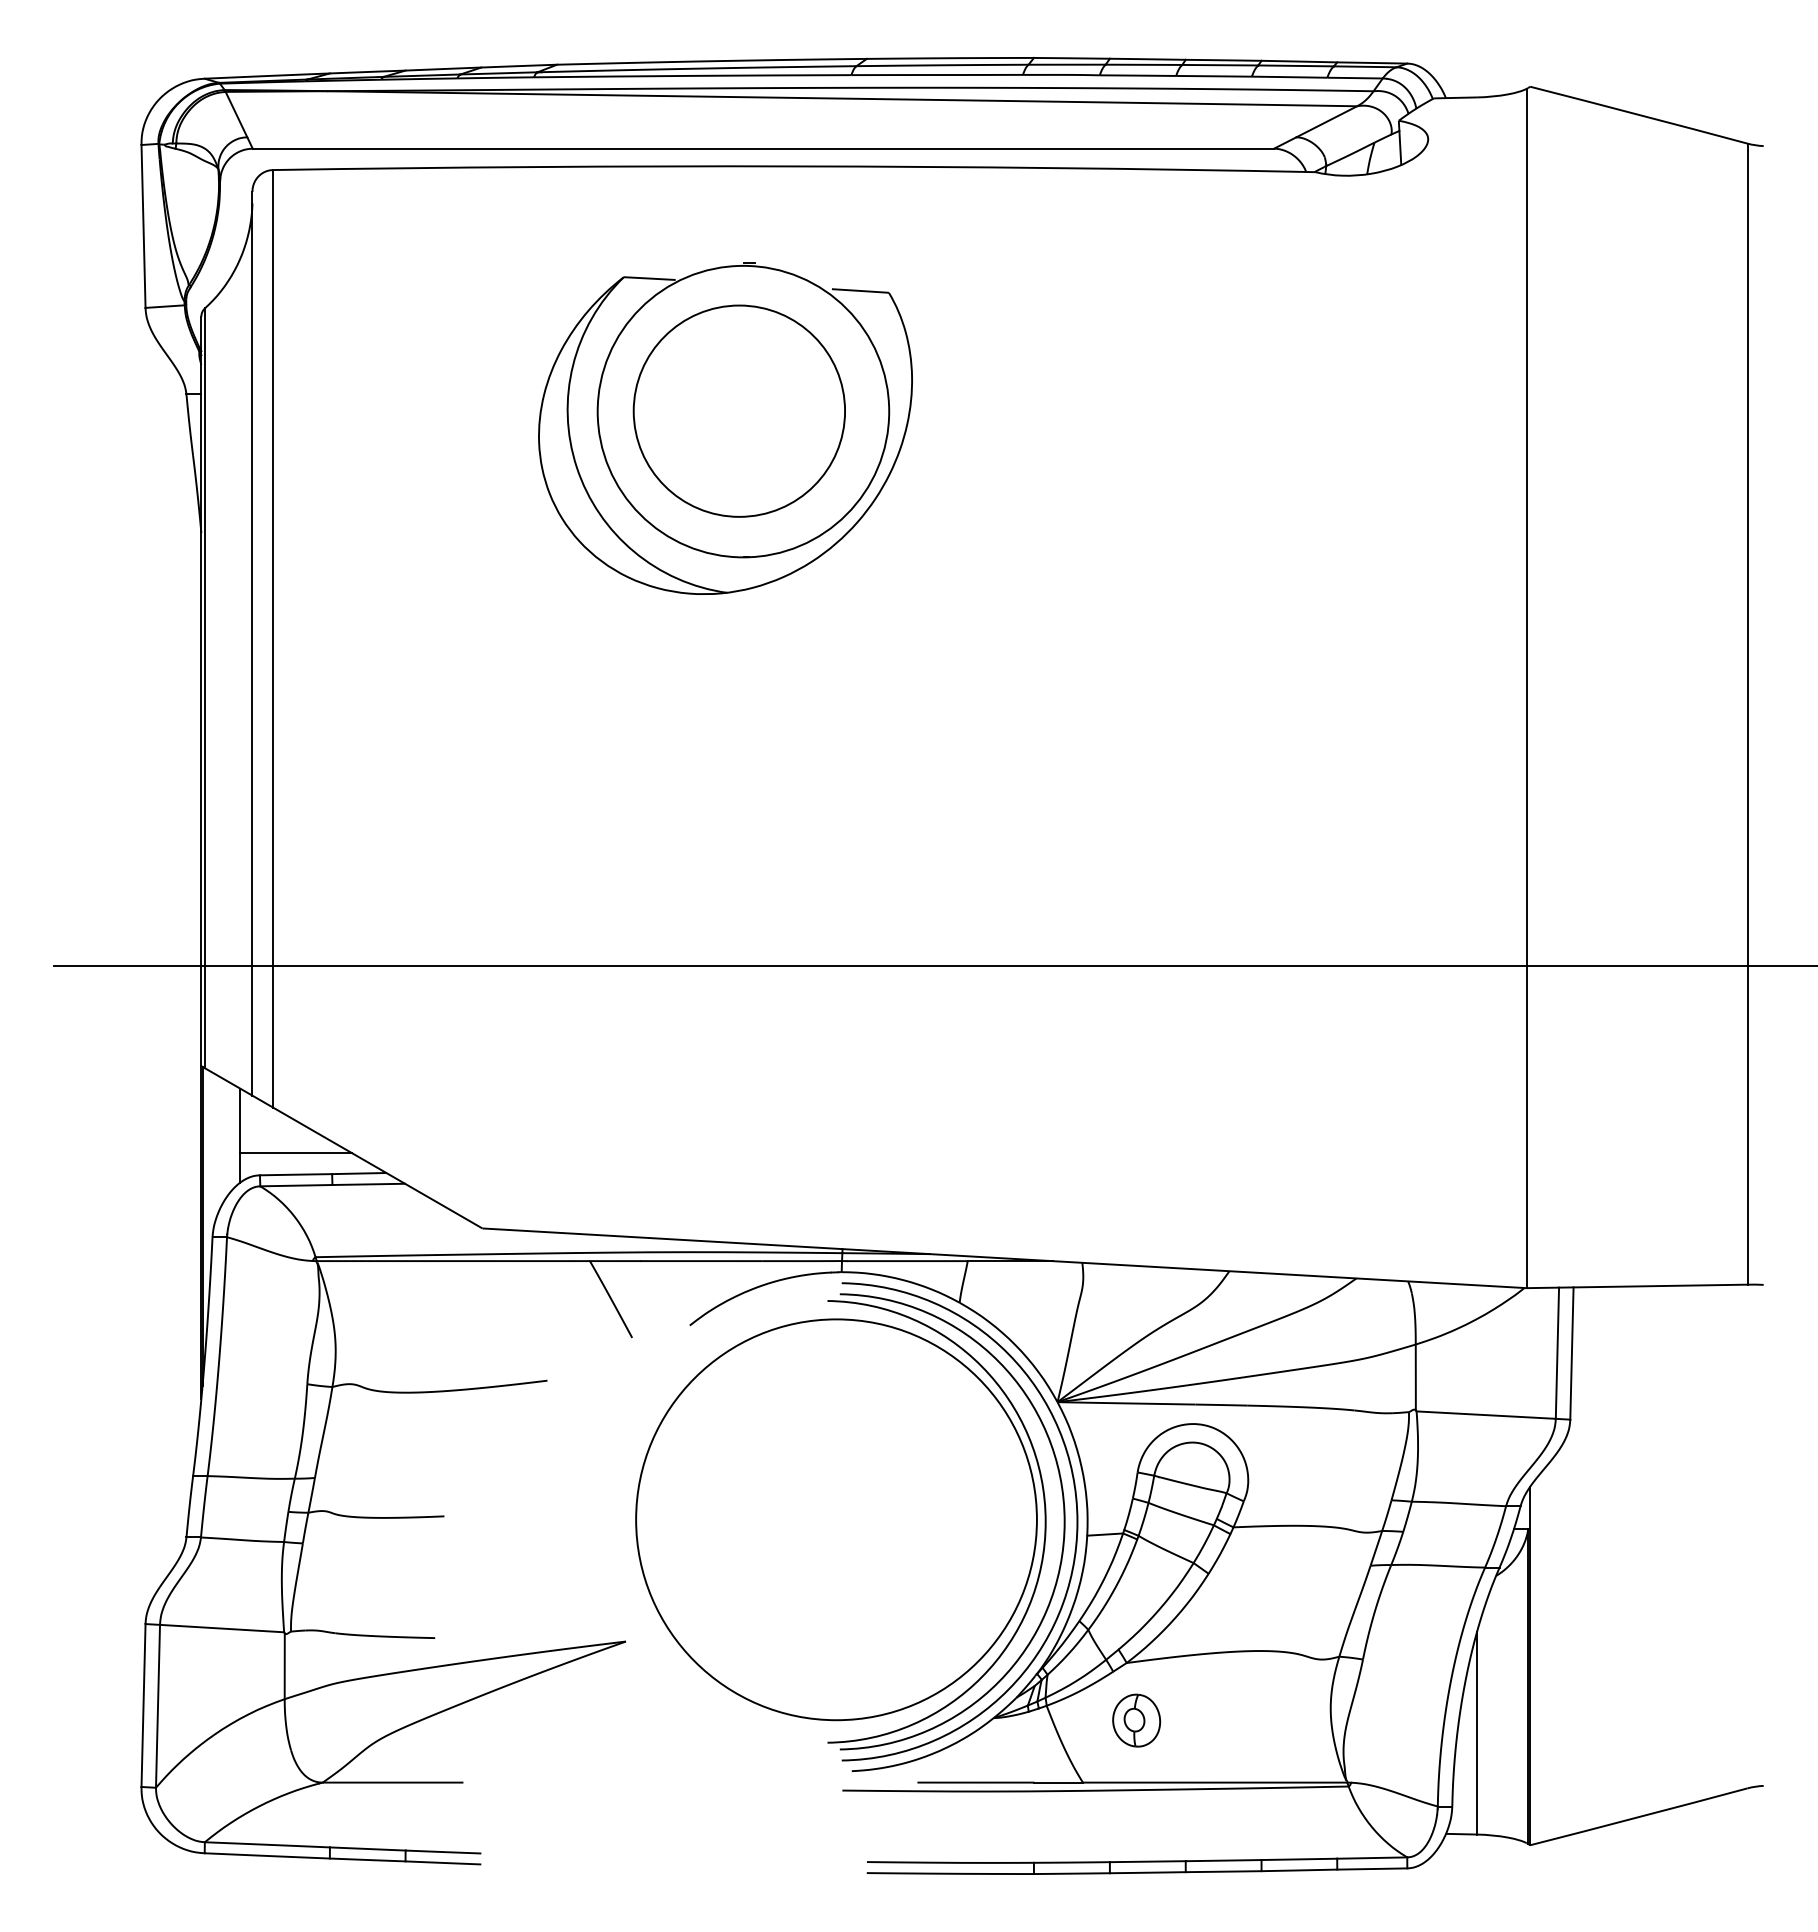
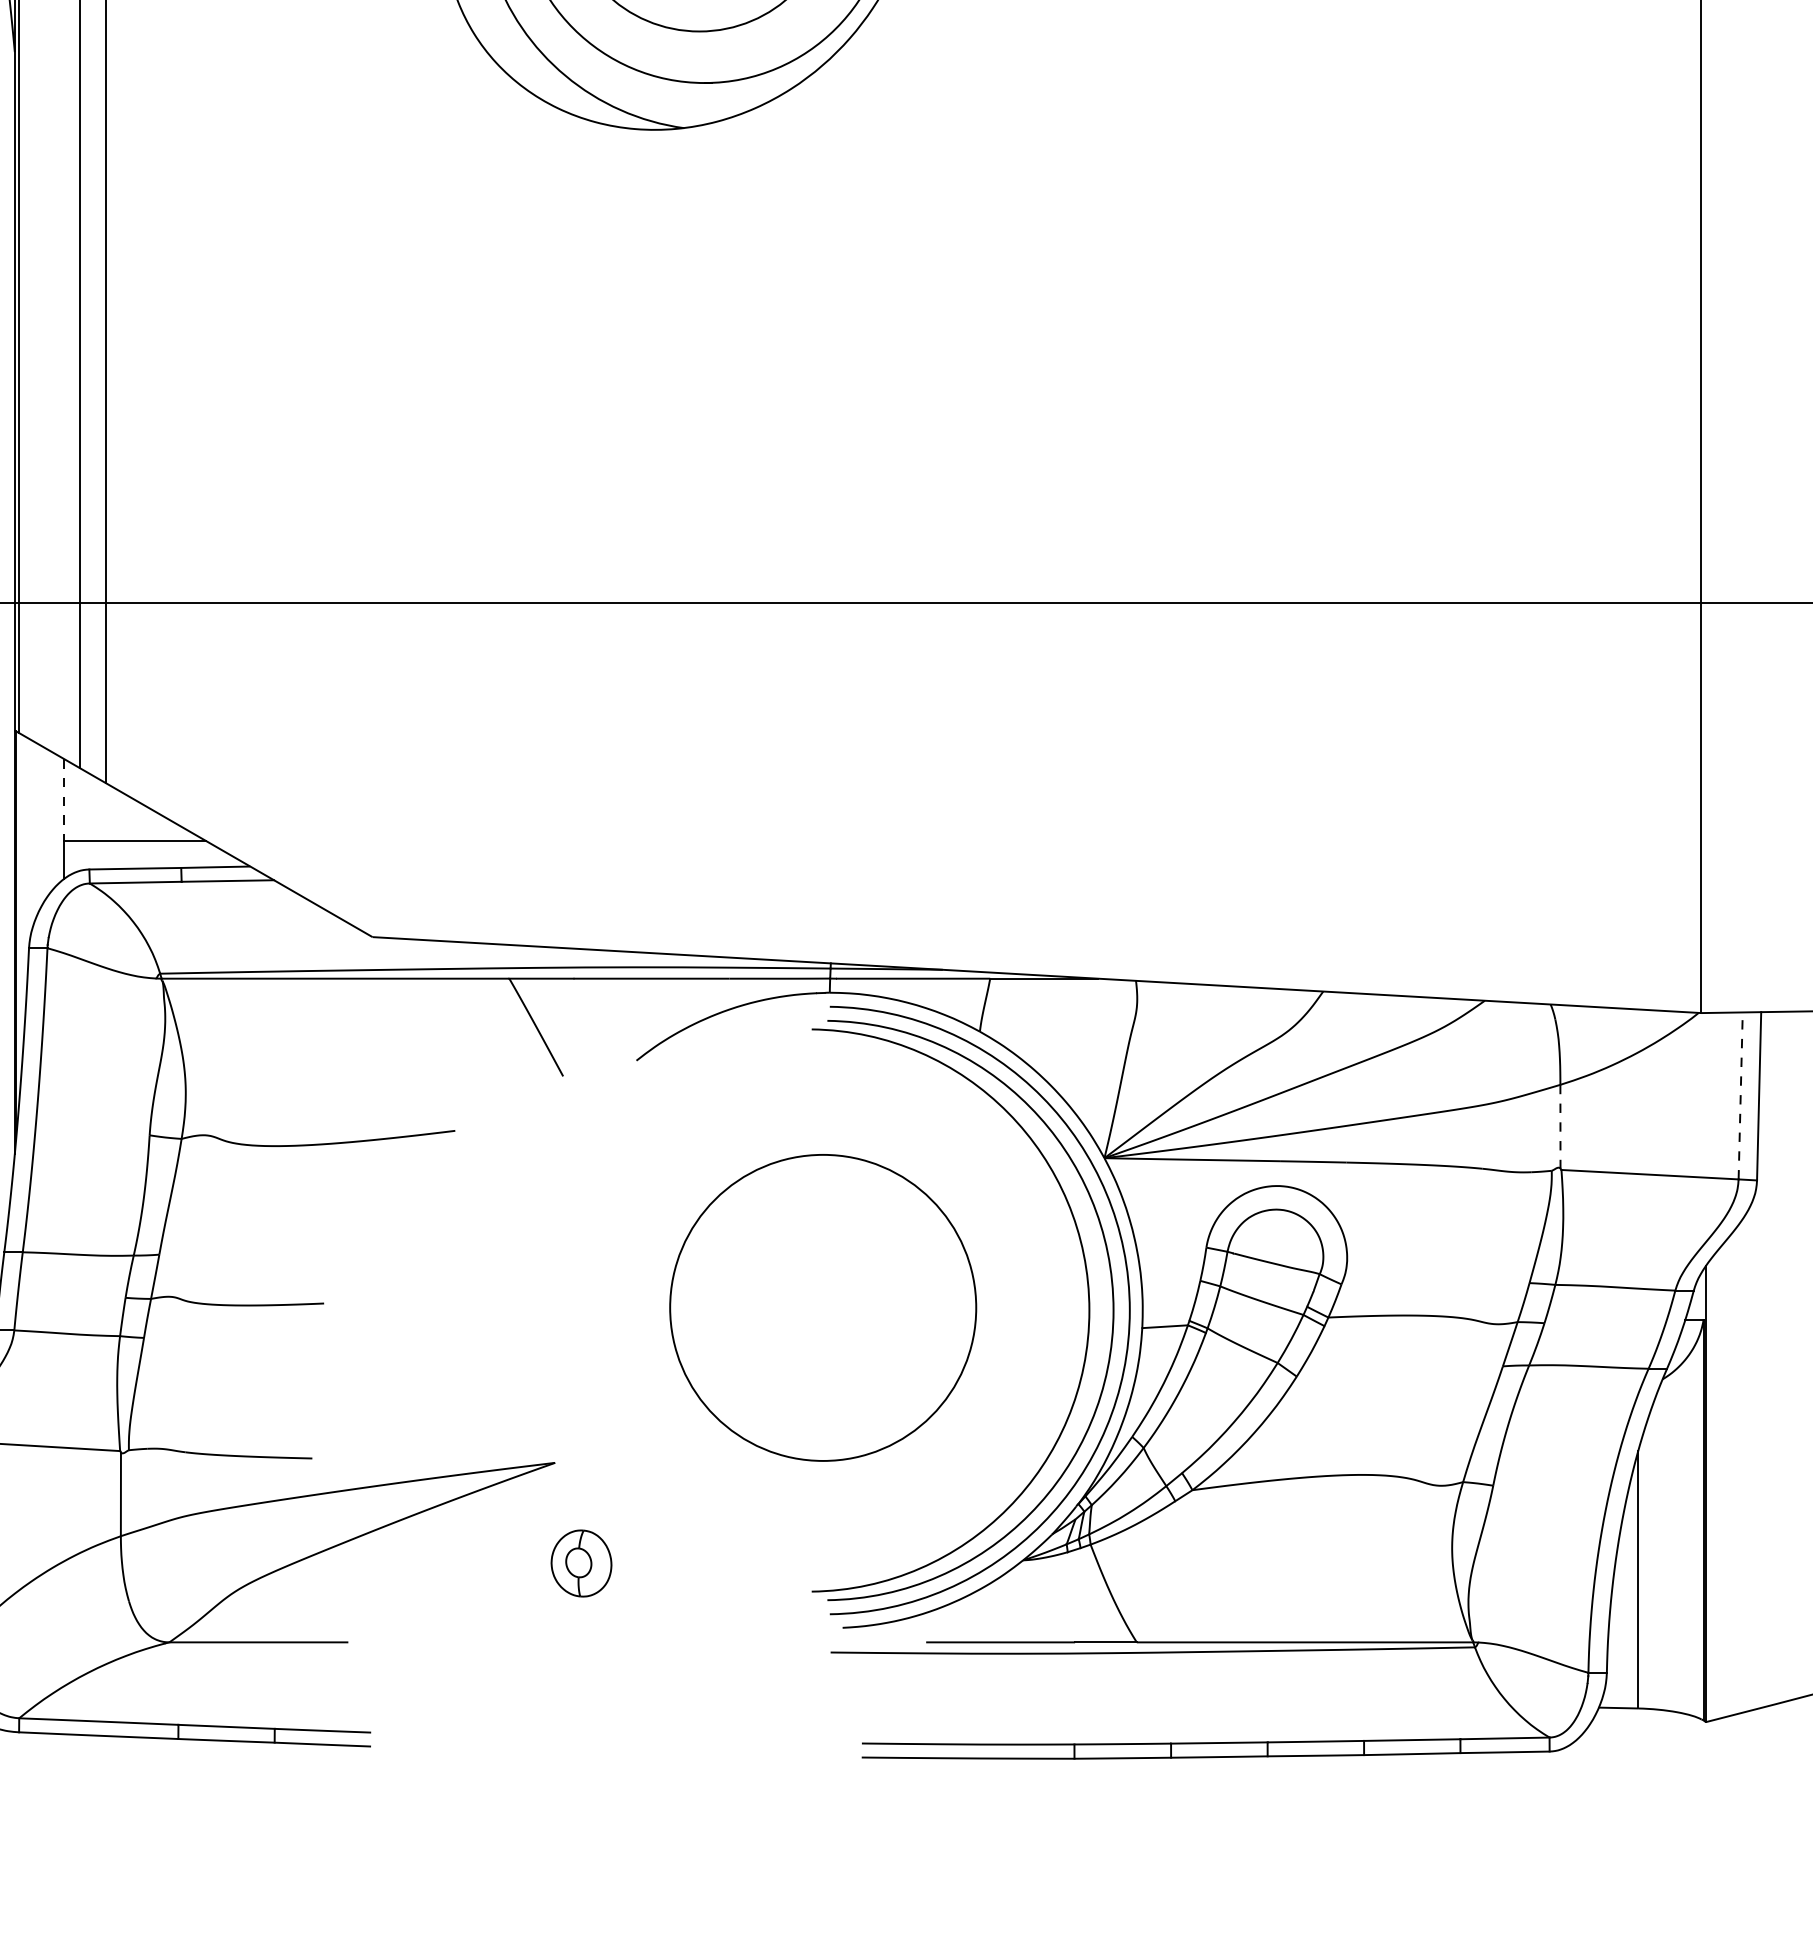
line: (240, 1121) -> (64, 800), solid -> dashed
line: (1557, 1353) -> (1740, 1096), solid -> dashed
line: (1415, 1377) -> (1560, 1126), solid -> dashed
circle: (836, 1519) -> (823, 1307), size x0.6
part: (1136, 1720) -> (581, 1563), moved

